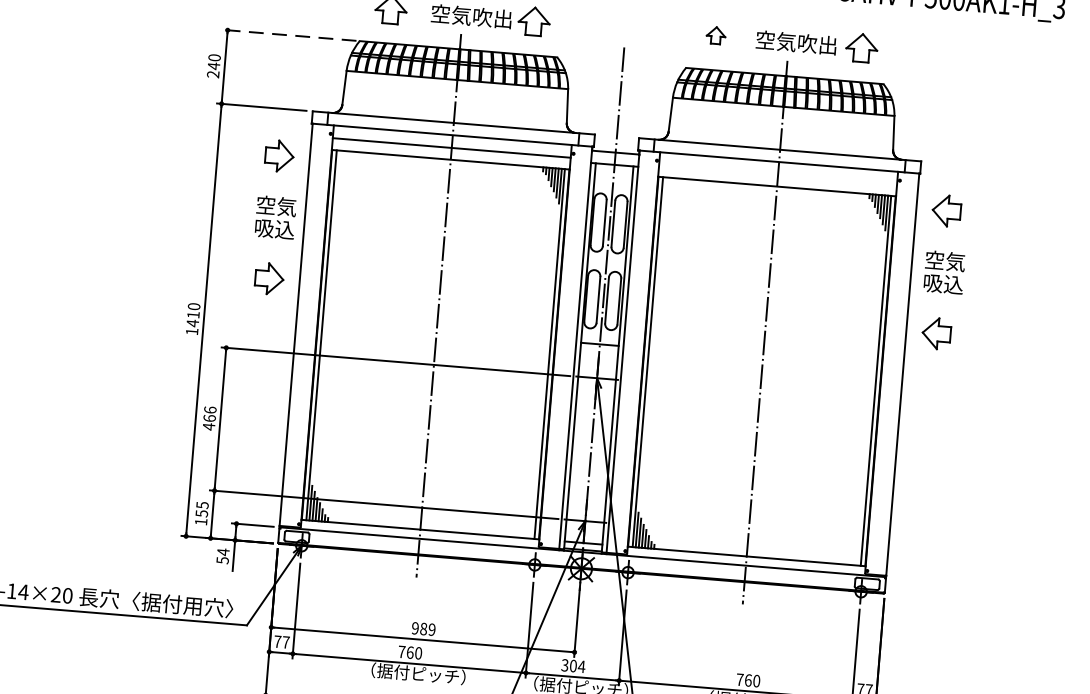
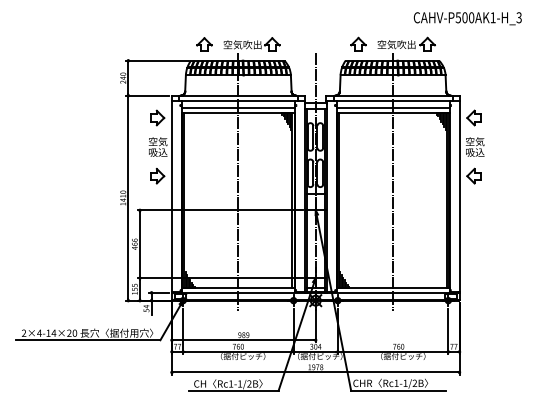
part: (716, 33) -> (358, 43), size x1.67
line: (289, 34) -> (157, 60), dashed -> solid
line: (776, 174) -> (392, 107), added

